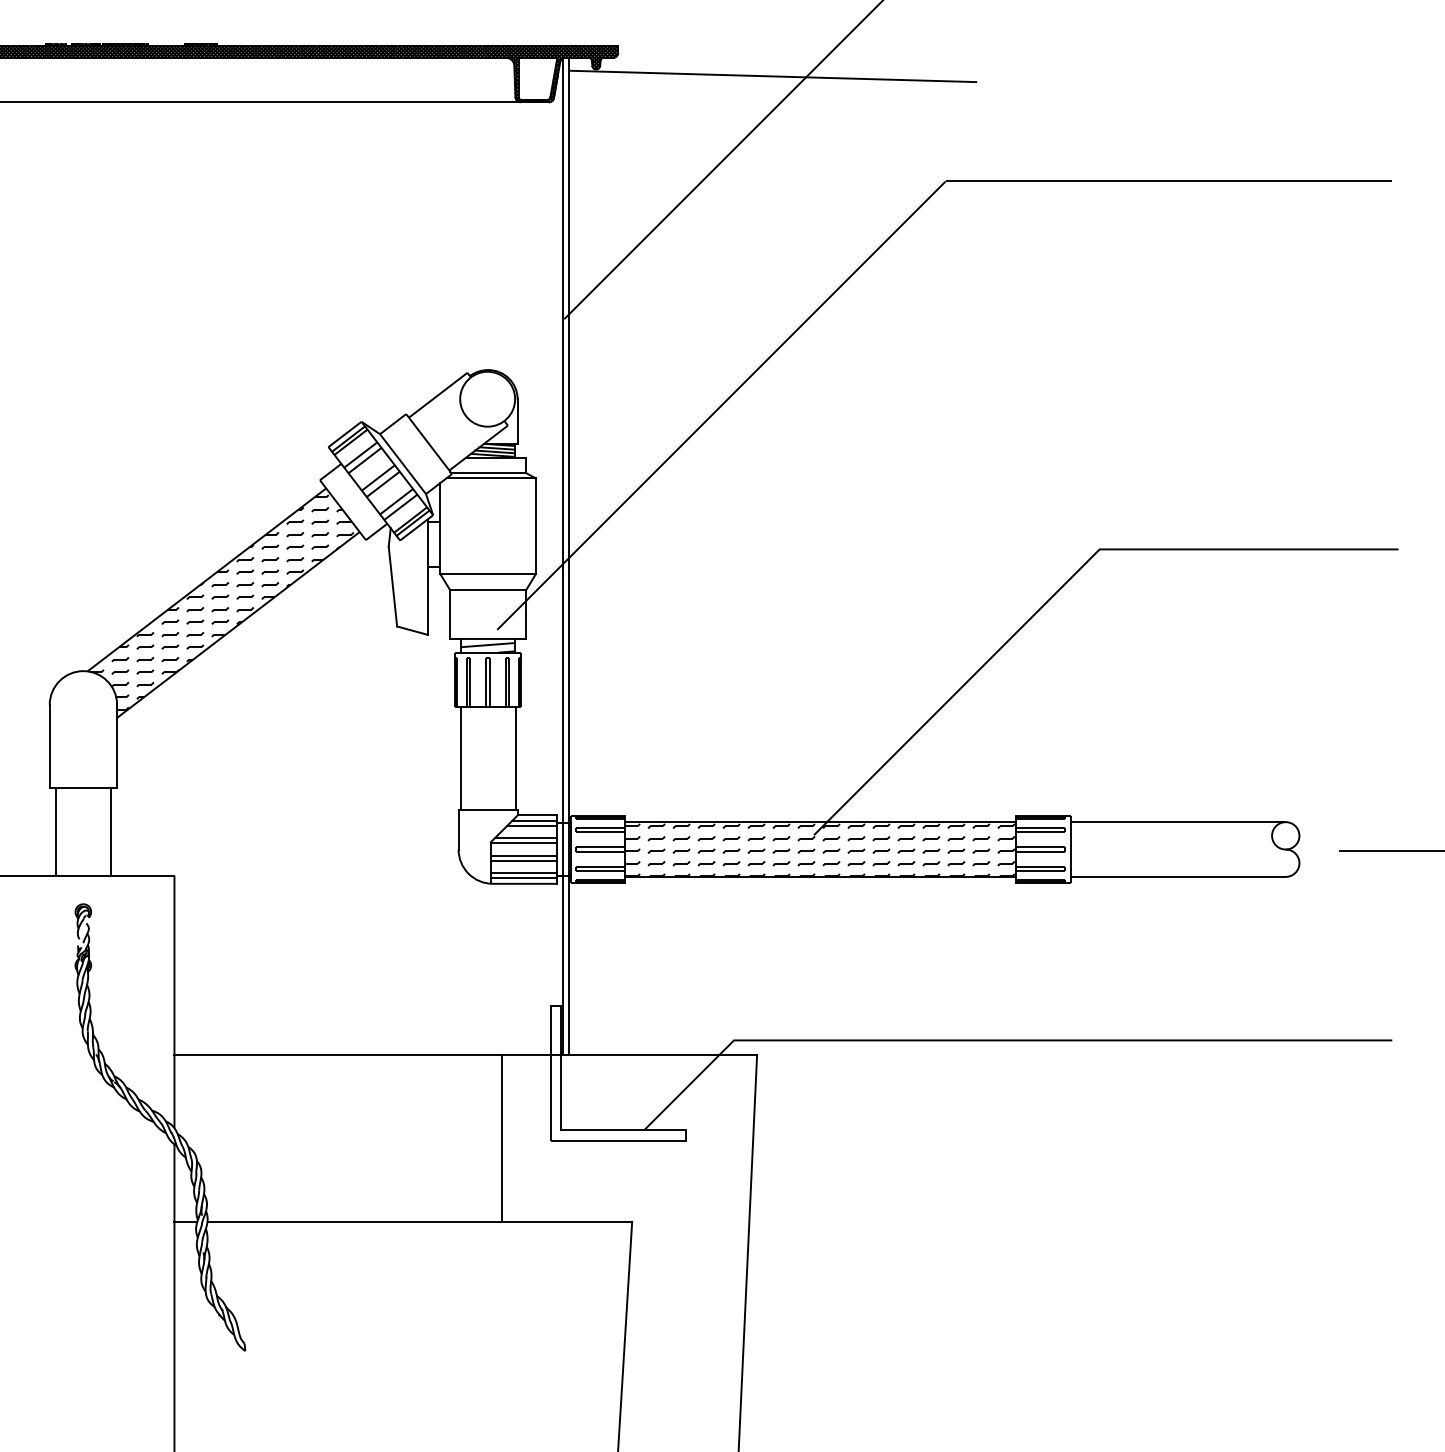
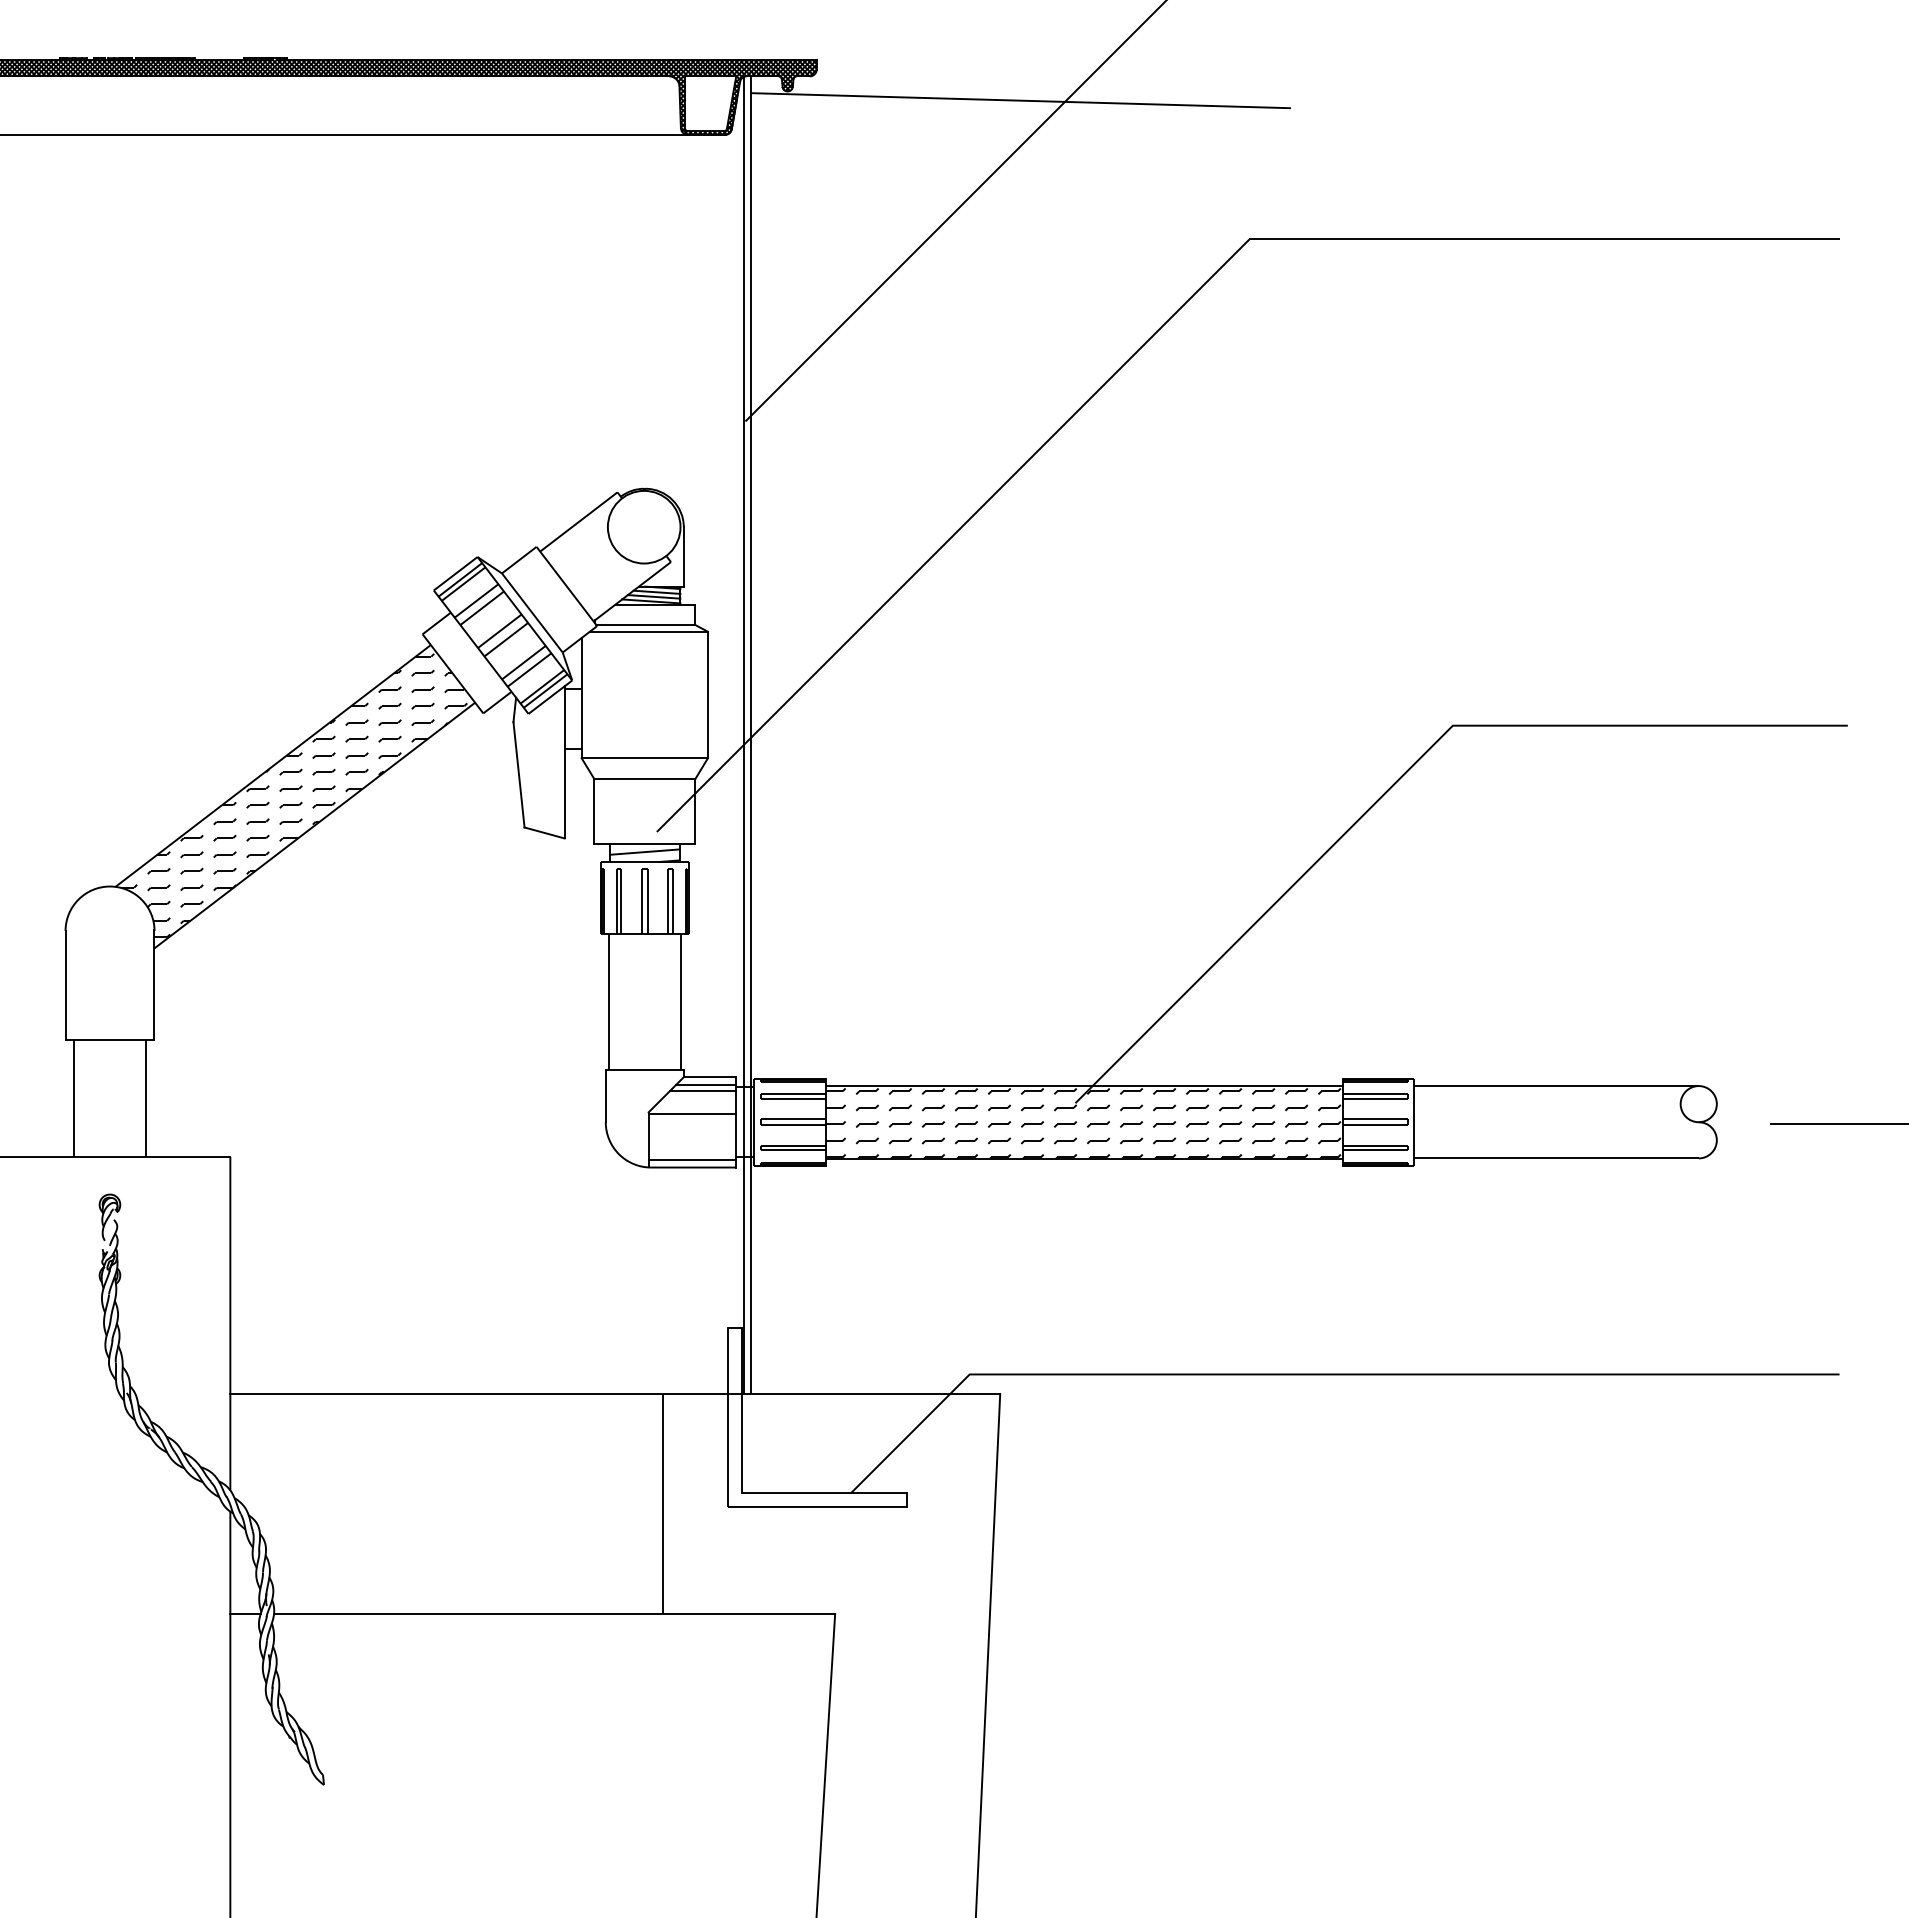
line: (525, 838) -> (694, 1107), removed
line: (523, 855) -> (691, 1130), removed
line: (523, 861) -> (691, 1137), removed
line: (523, 873) -> (691, 1153), removed

